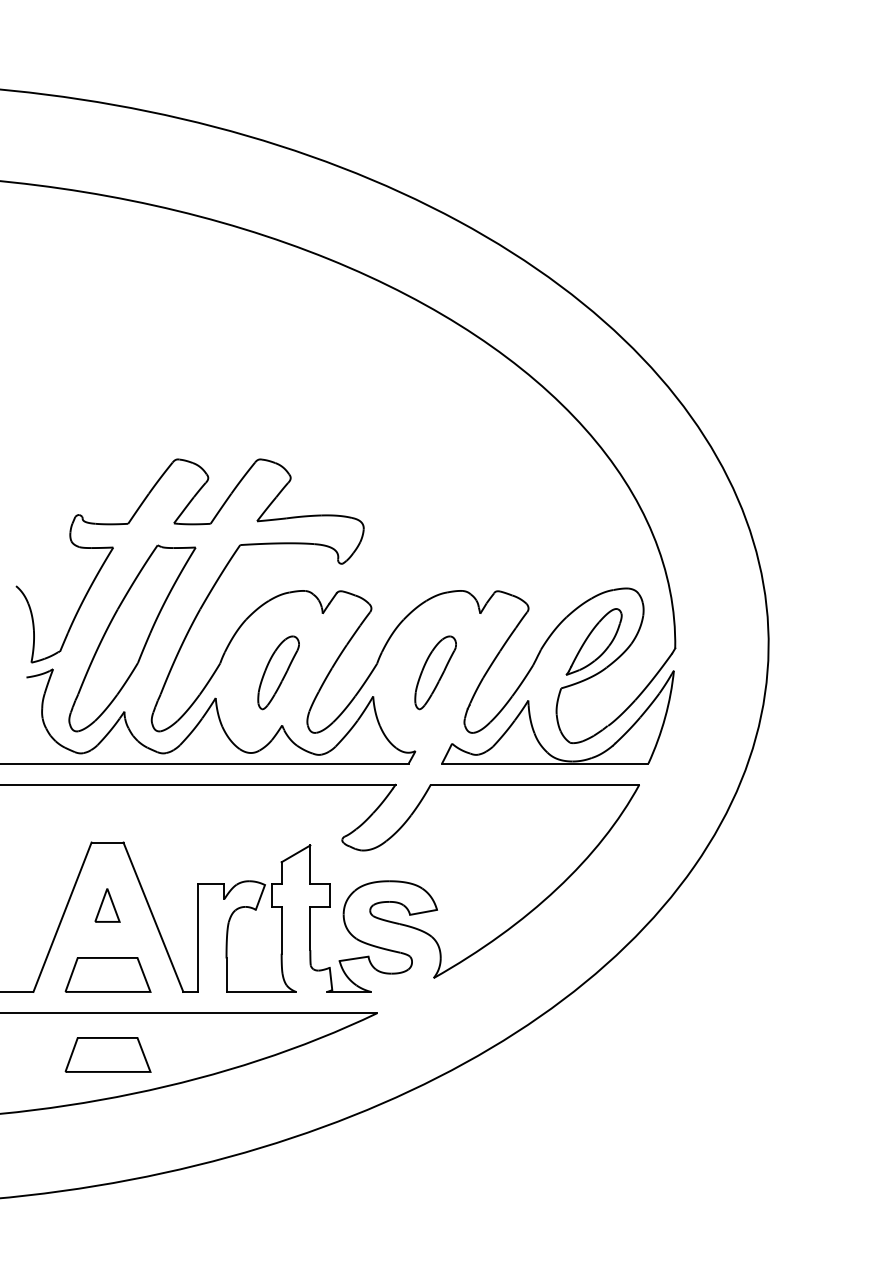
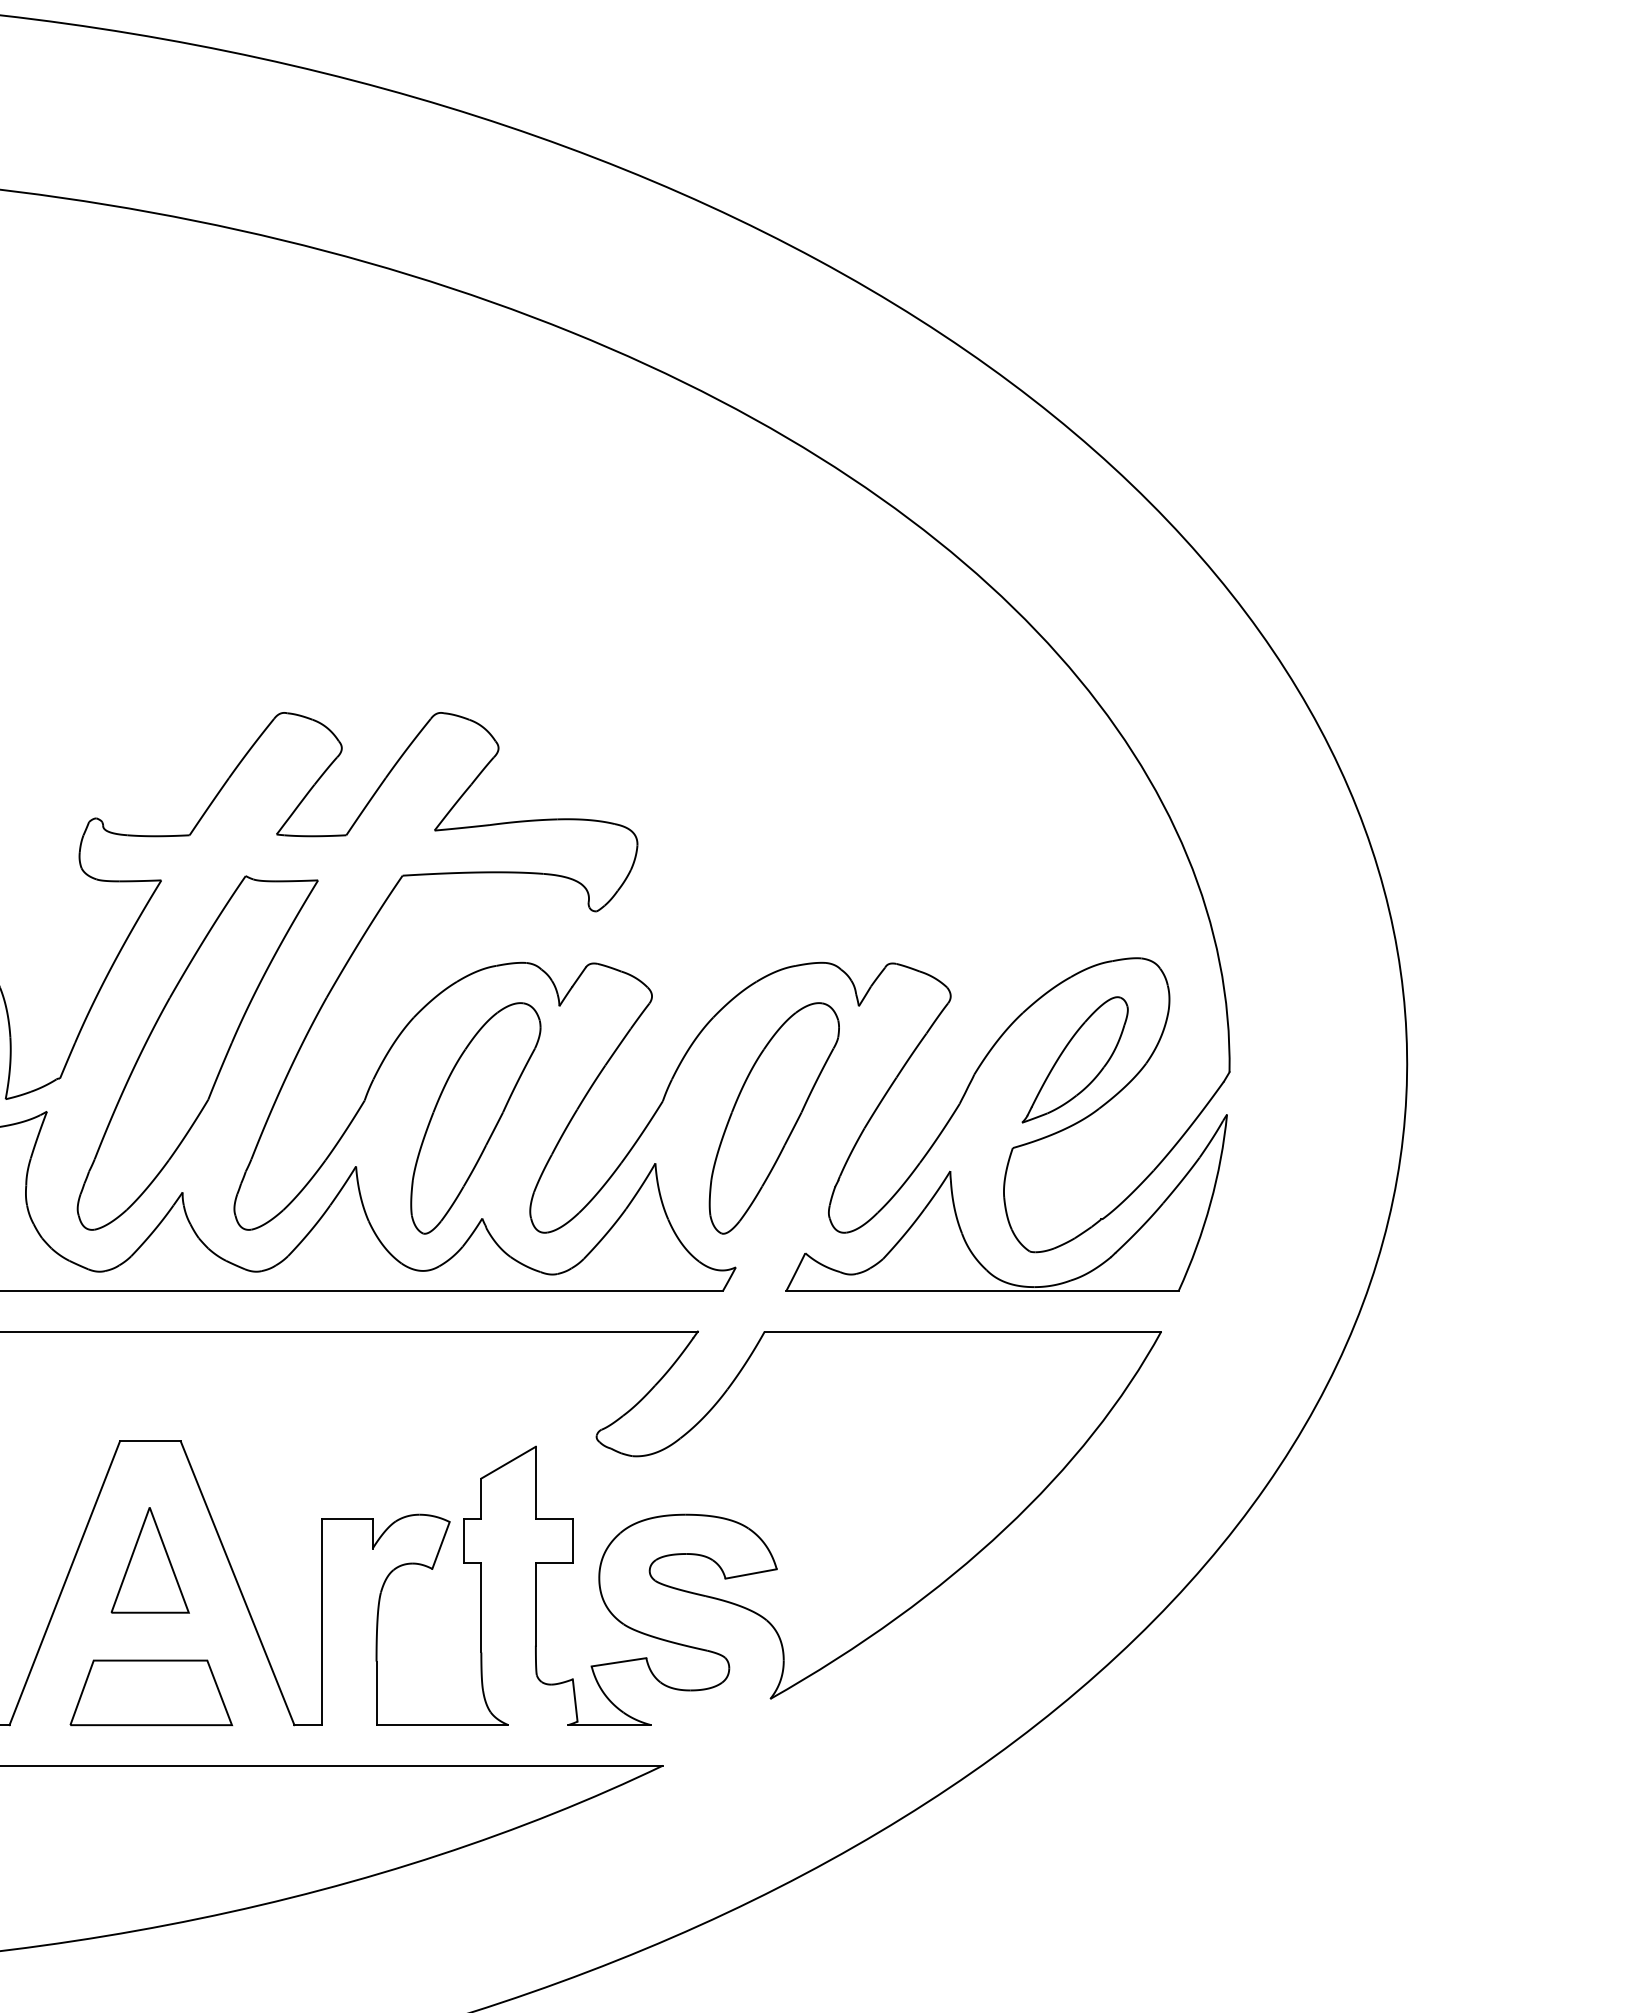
part: (278, 672) -> (475, 1117), size x1.67
part: (435, 672) -> (773, 1117), size x1.67
part: (107, 905) -> (150, 1560), size x1.67
part: (107, 1054) -> (150, 1844), removed

